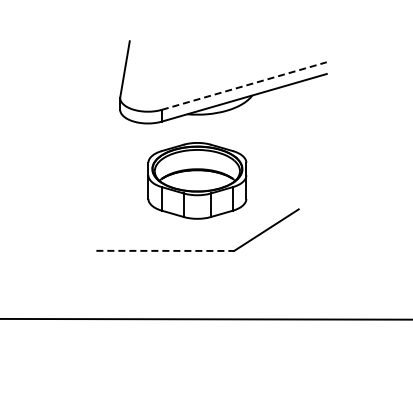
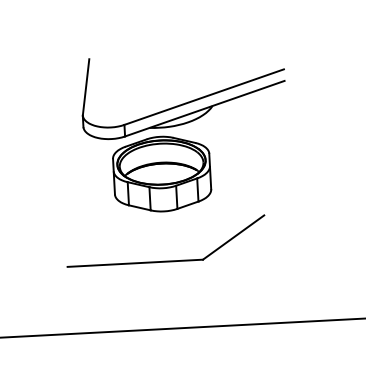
line: (244, 86) -> (204, 97), dashed -> solid
part: (197, 180) -> (162, 173), moved
line: (165, 250) -> (135, 262), dashed -> solid

